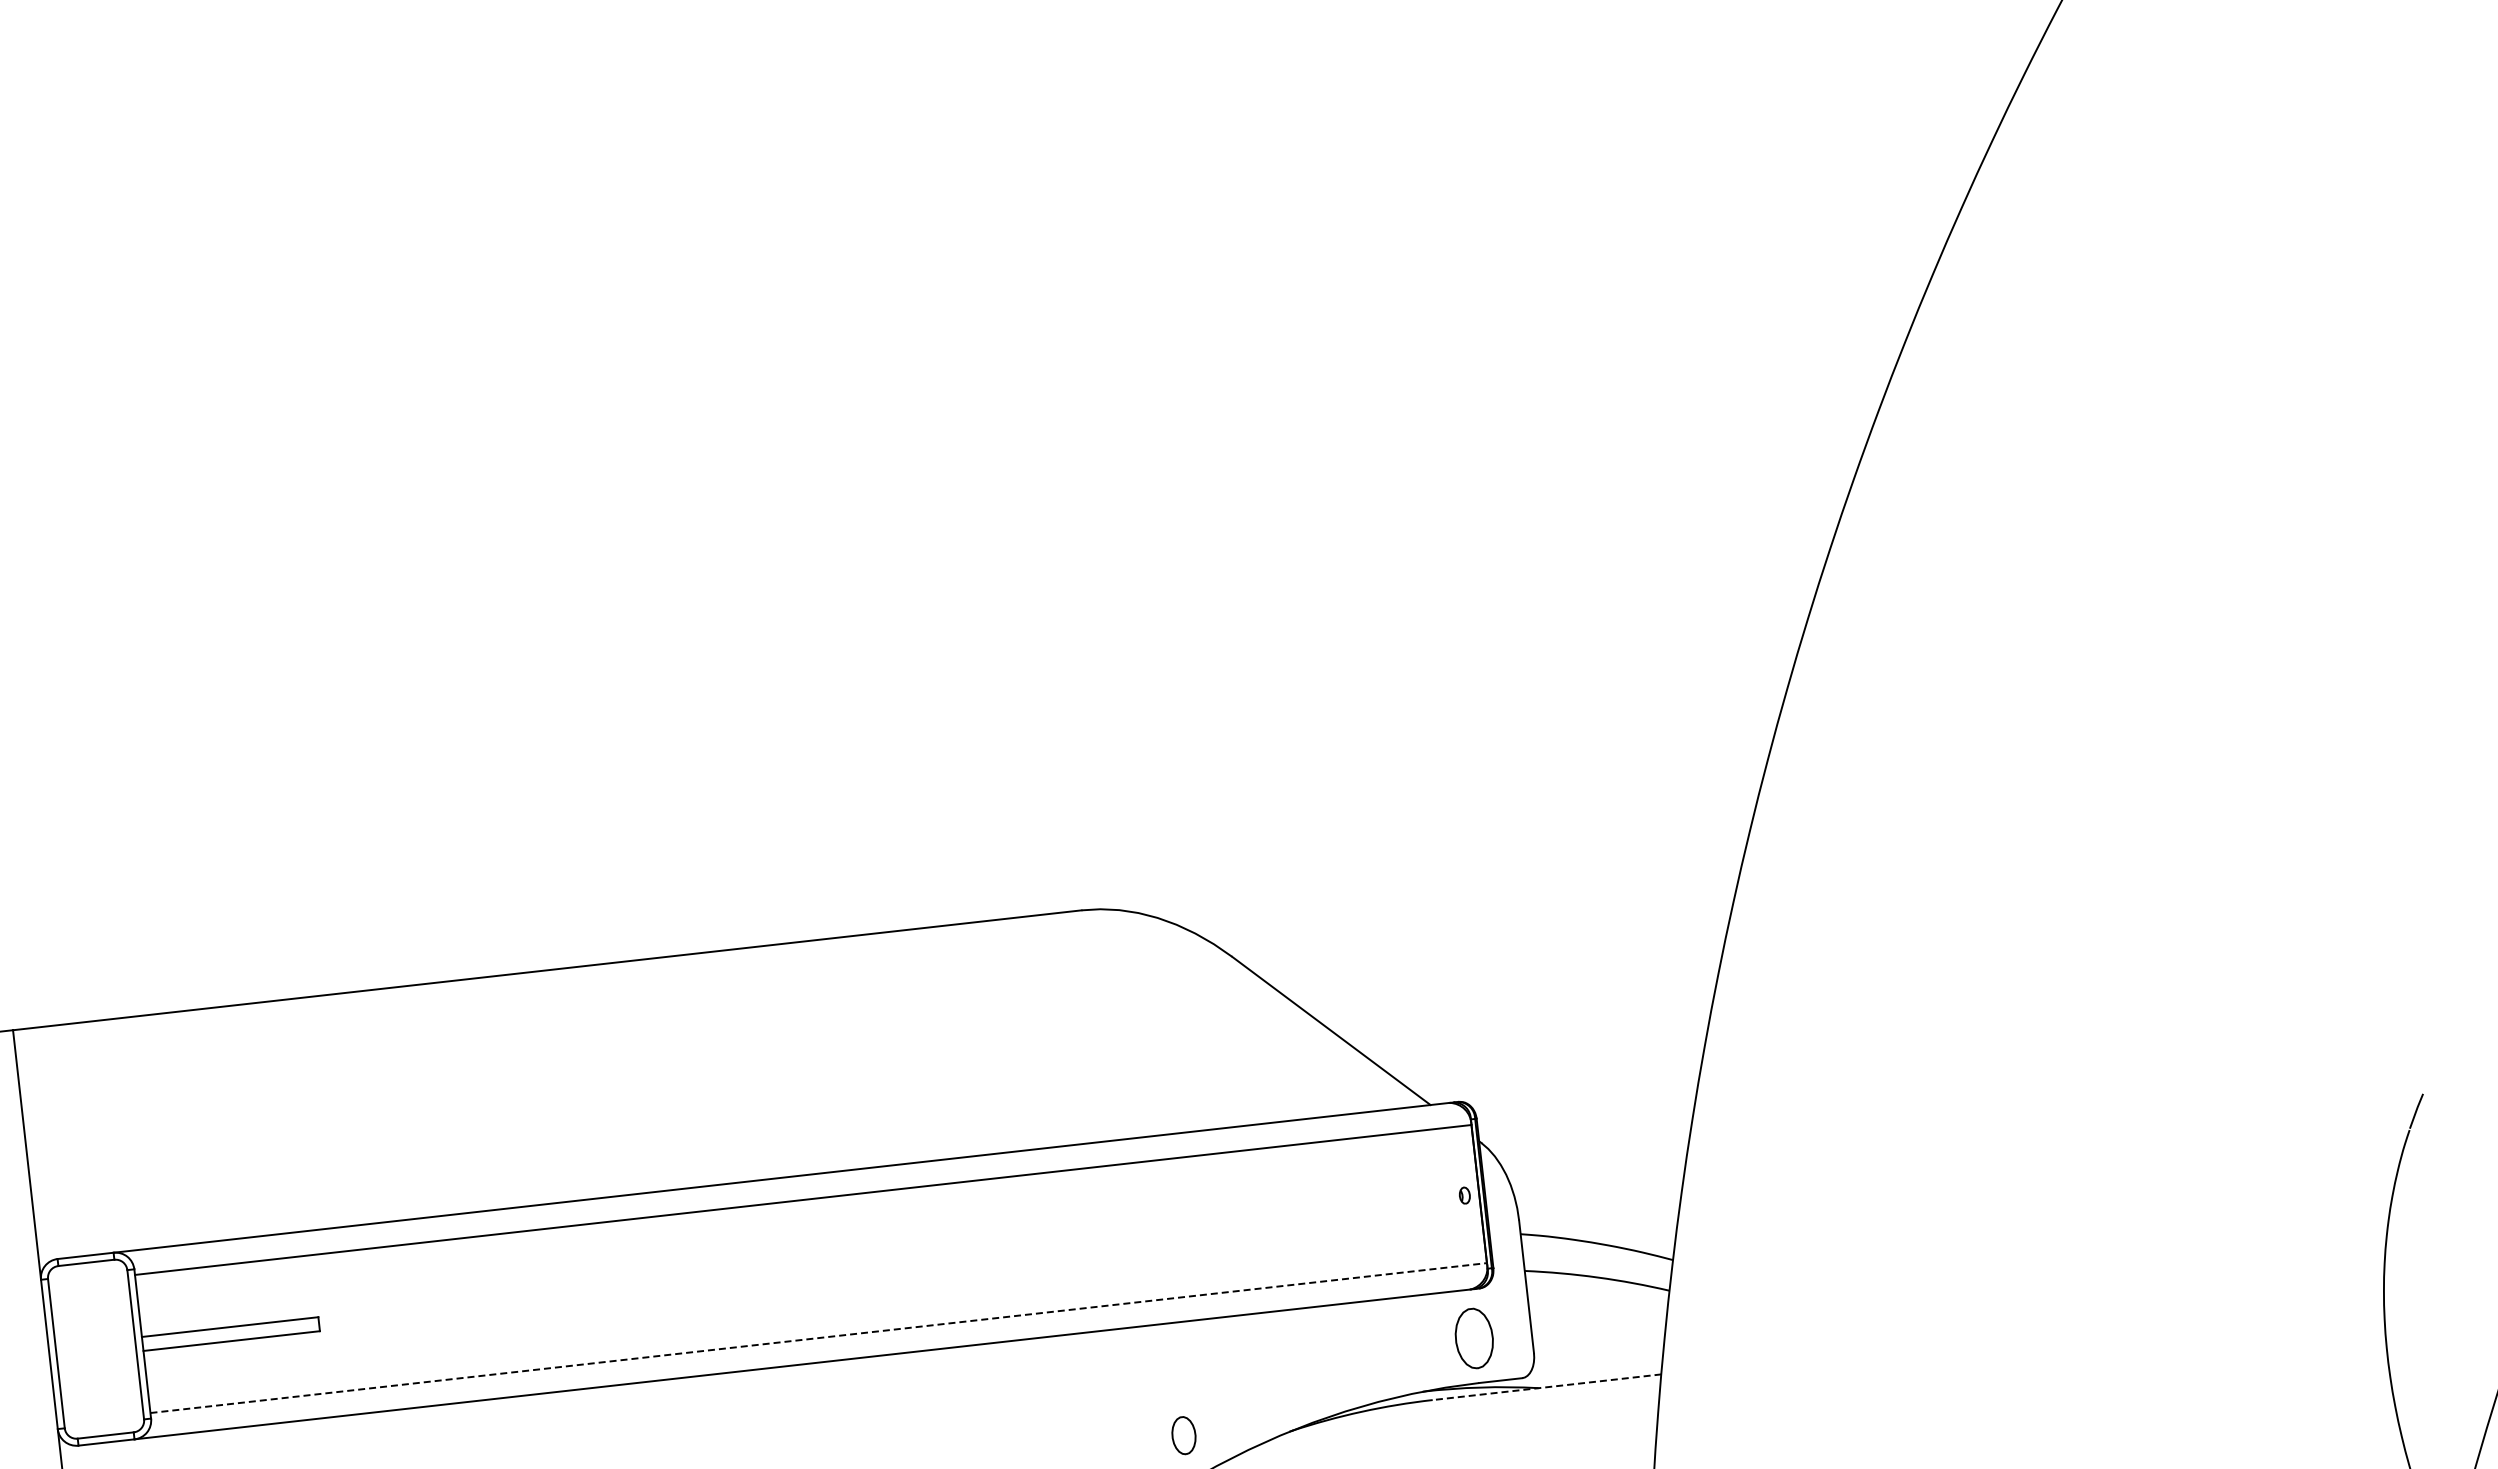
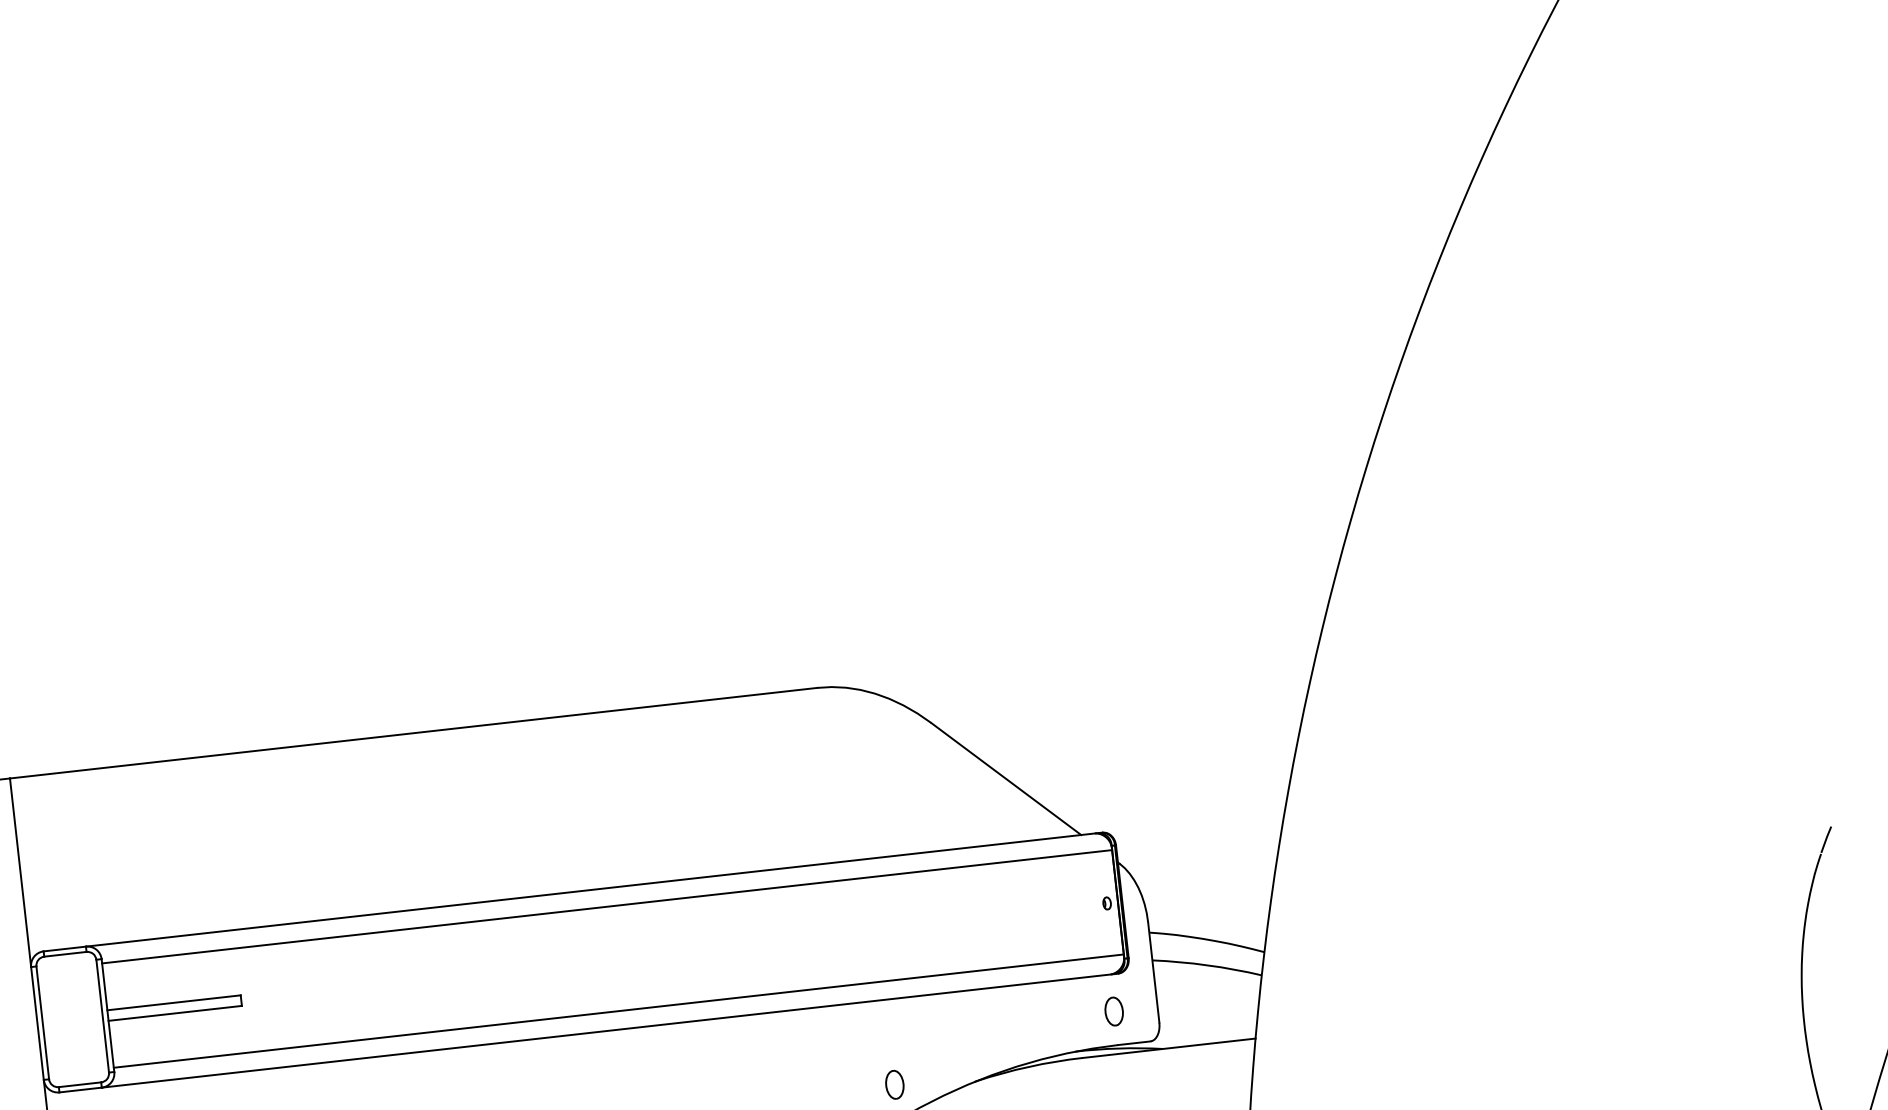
line: (819, 1338) -> (619, 1011), dashed -> solid
part: (1473, 1338) -> (1113, 1011), size x0.62
line: (1546, 1387) -> (1168, 1048), dashed -> solid

